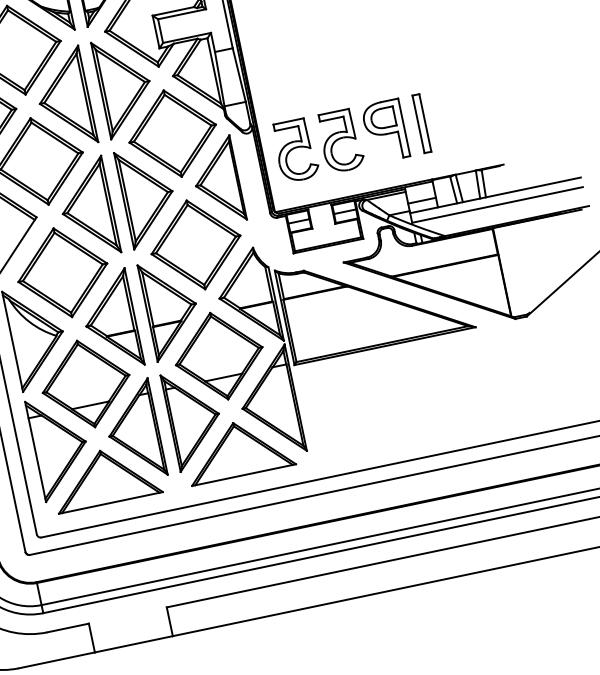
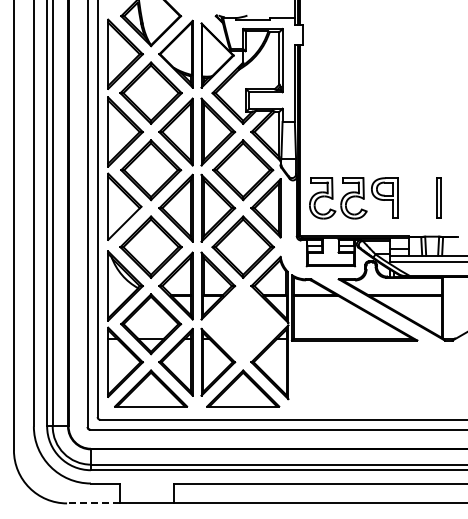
part: (421, 122) -> (438, 197), moved
part: (219, 356) -> (243, 324), removed
line: (55, 660) -> (92, 503), solid -> dashed

